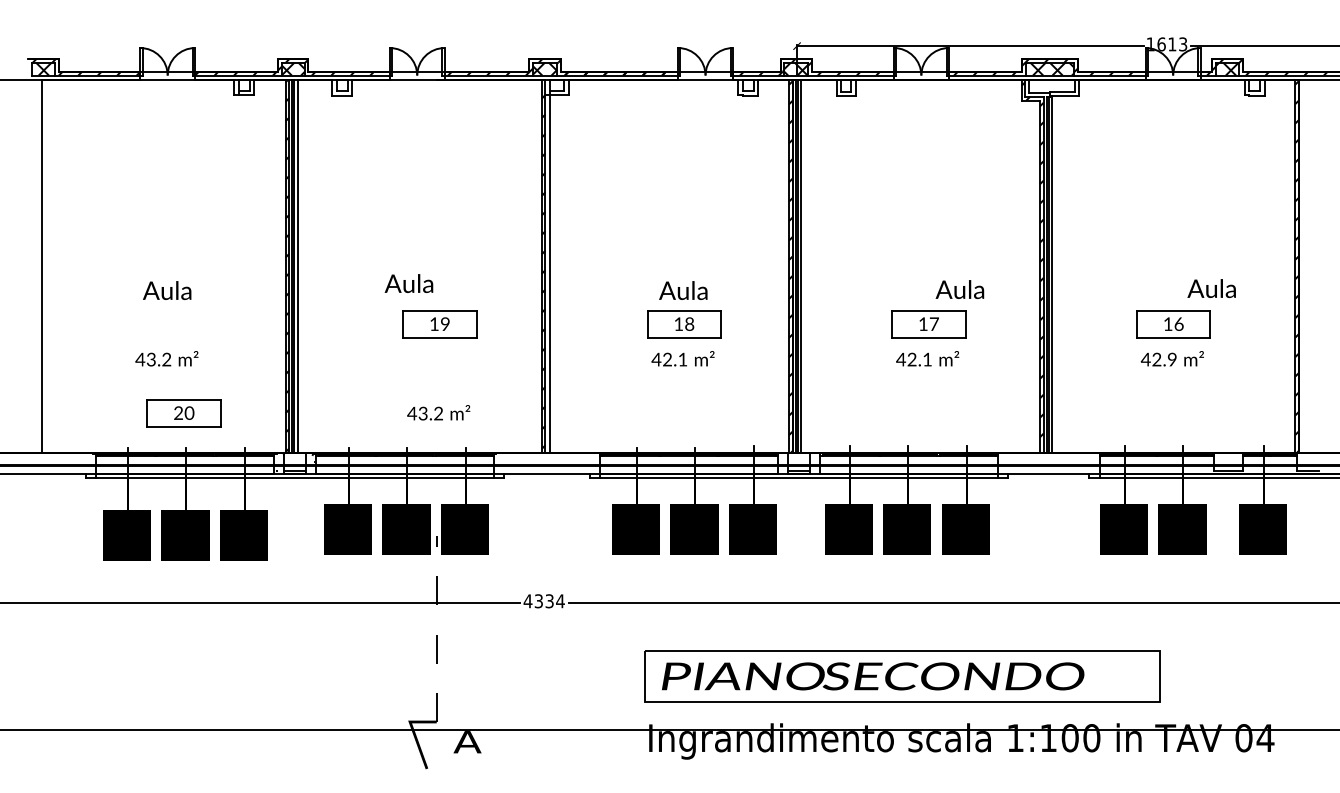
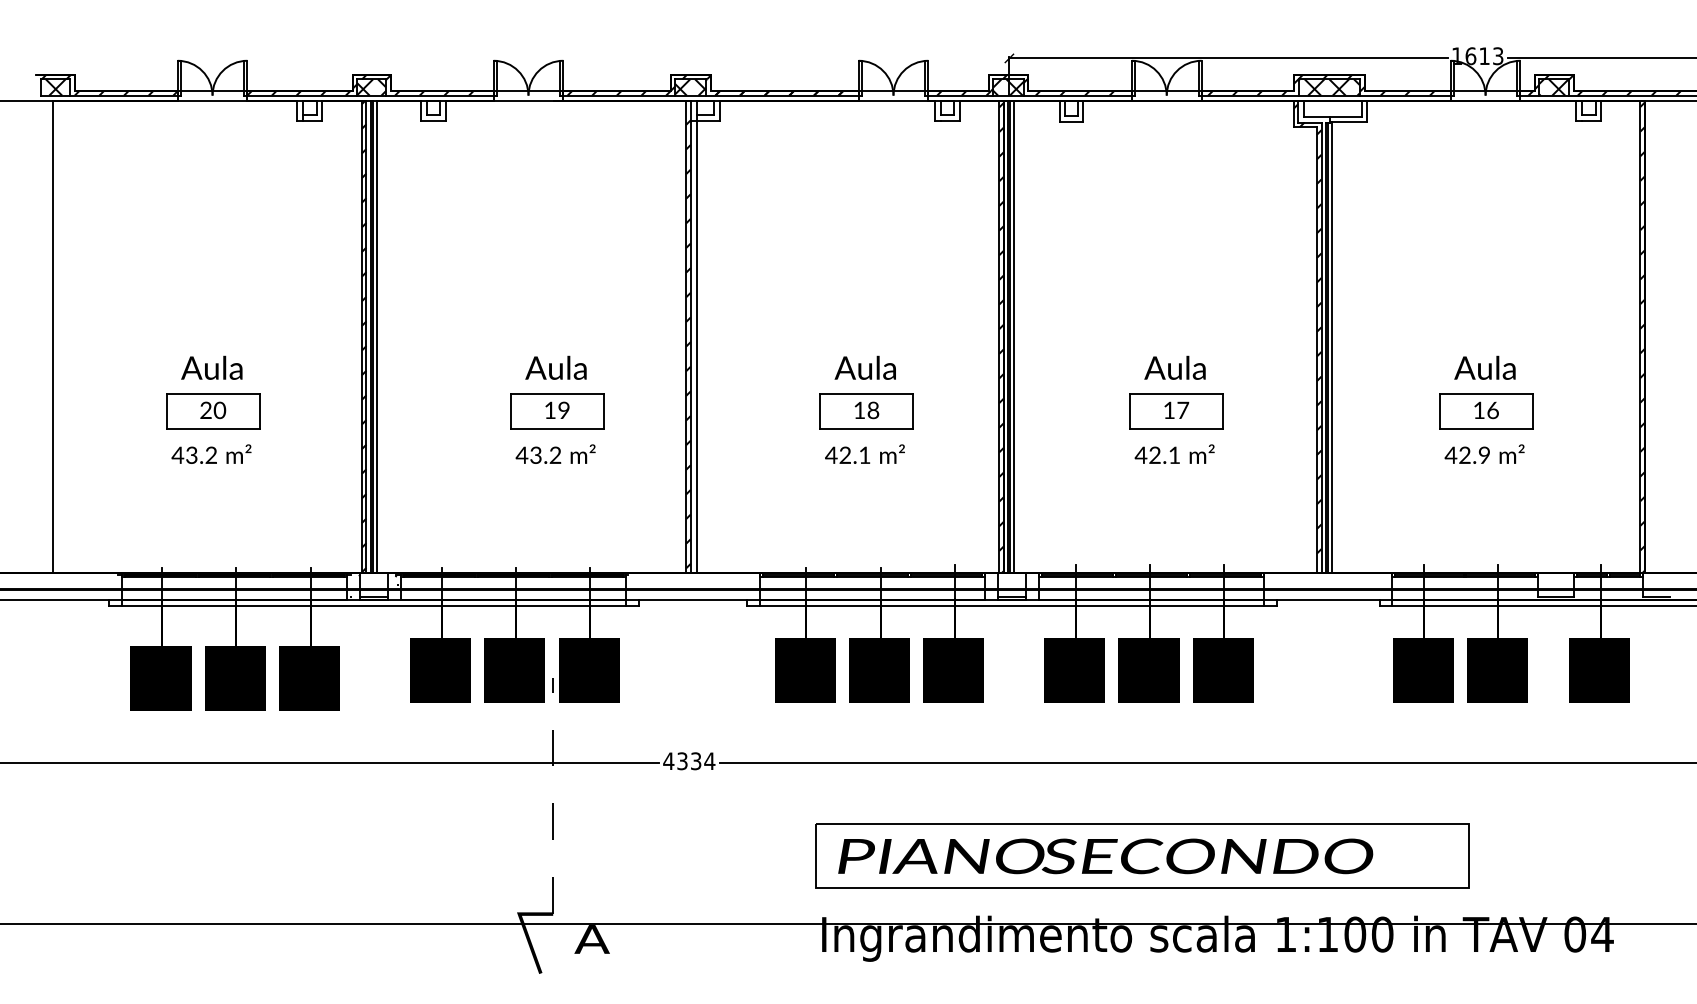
text: (408, 283) -> (555, 367), moved
text: (1211, 288) -> (1484, 367), moved
text: (959, 289) -> (1174, 367), moved
text: (438, 412) -> (555, 453), moved
part: (183, 413) -> (212, 410), moved

